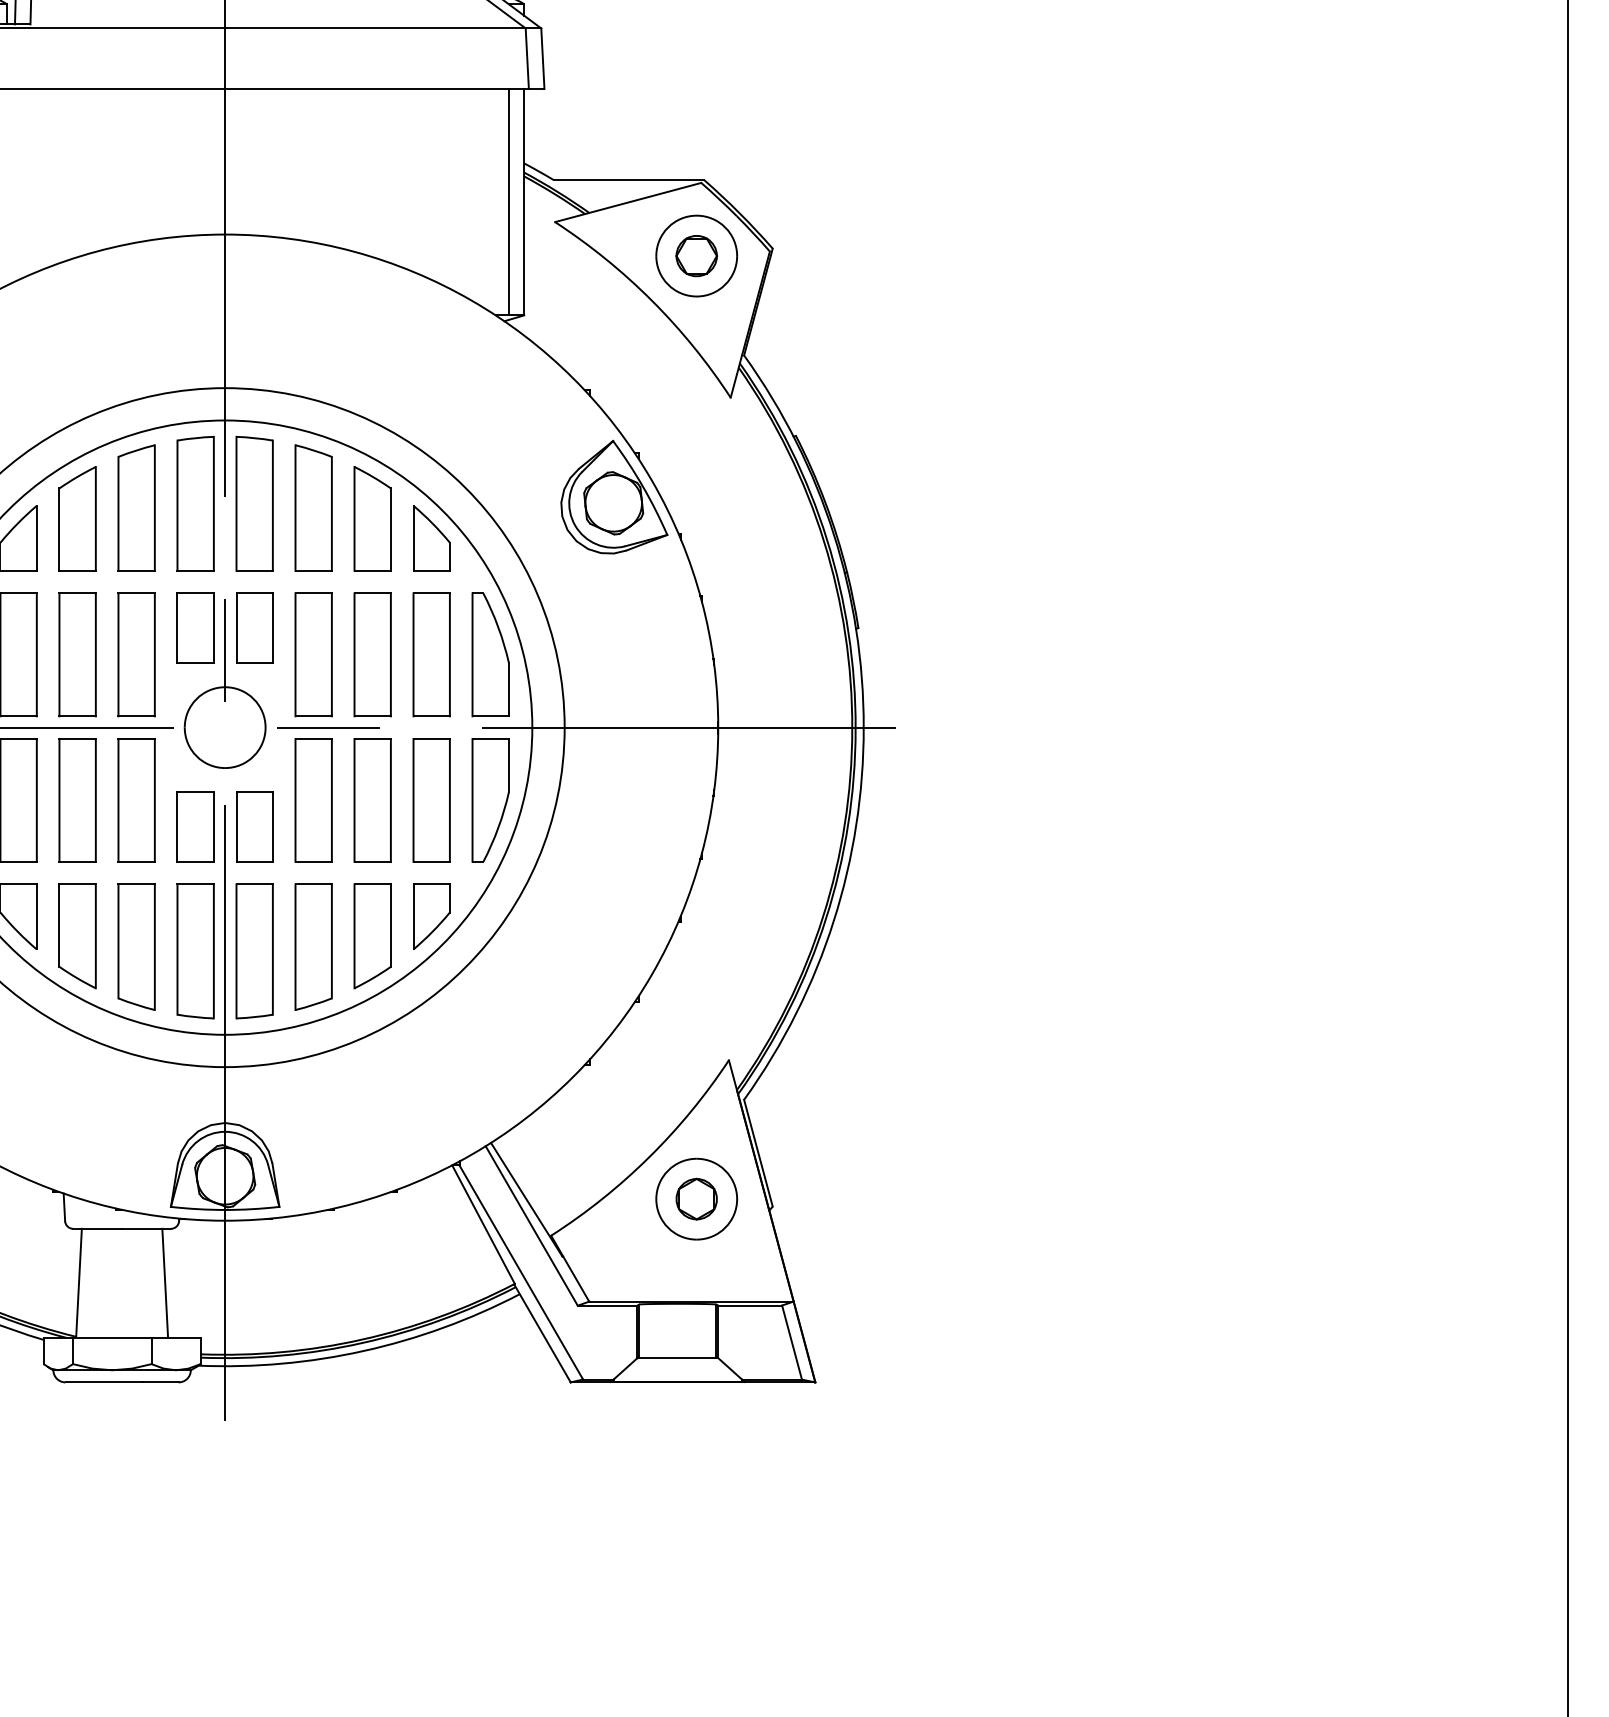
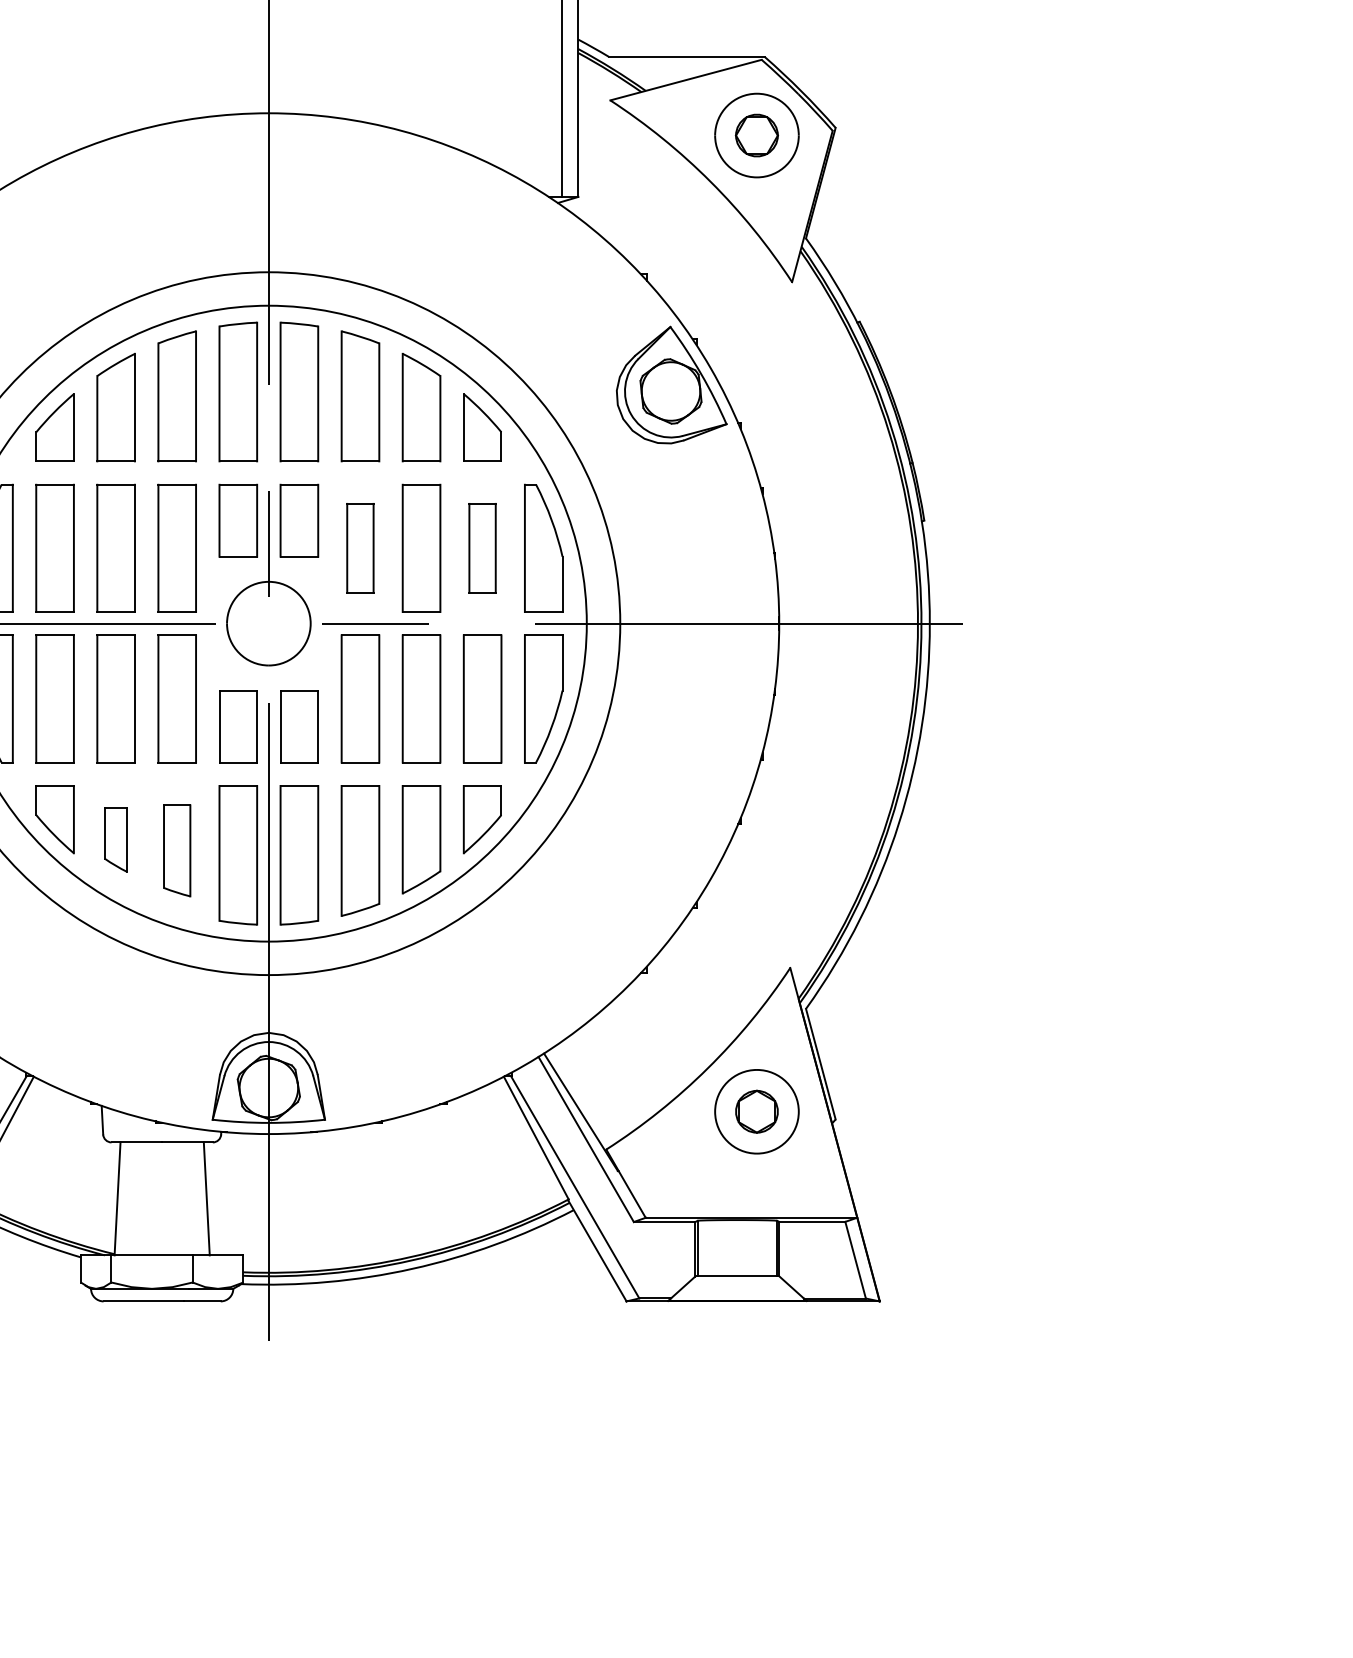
part: (313, 654) -> (360, 547), size x0.7
part: (431, 654) -> (482, 547), size x0.7
part: (77, 936) -> (116, 839), size x0.6
part: (136, 946) -> (177, 850), size x0.7

